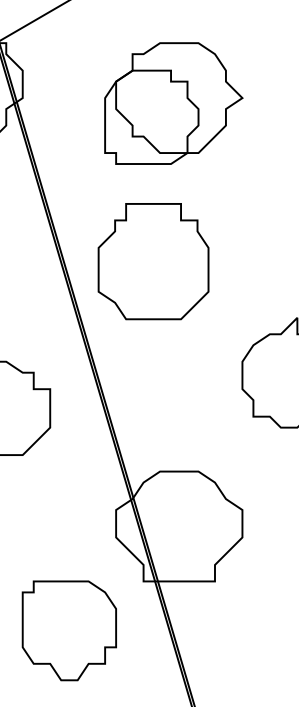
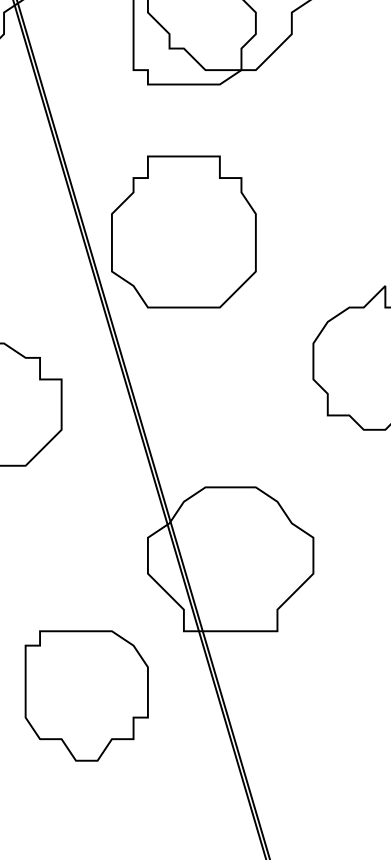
part: (153, 261) -> (183, 231), moved

